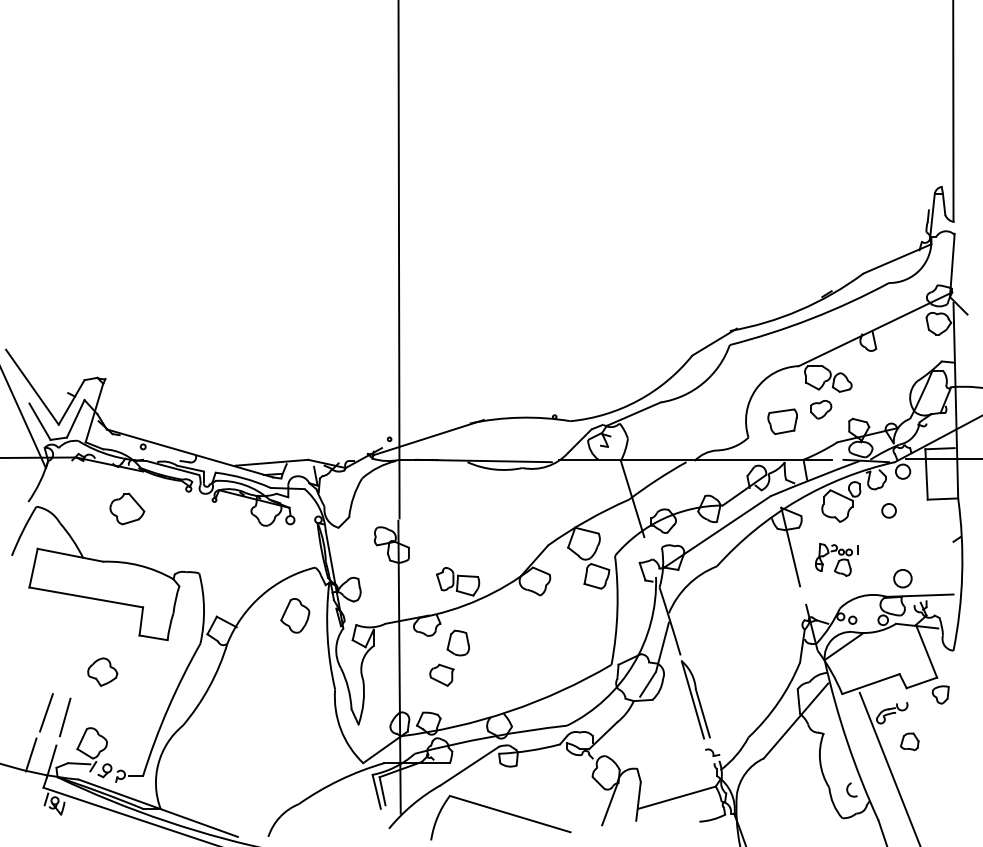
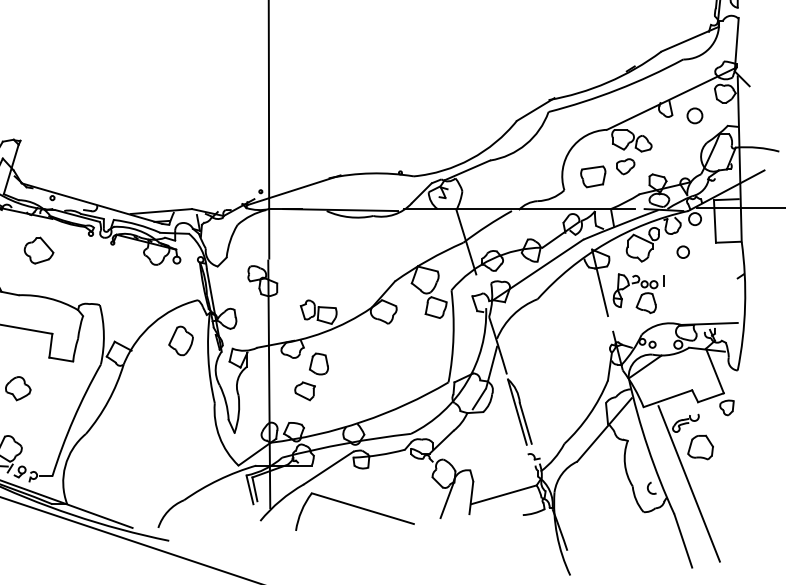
part: (836, 559) -> (638, 293), size x1.43
circle: (902, 578) -> (694, 115), moved
part: (909, 741) -> (700, 447), size x1.67

